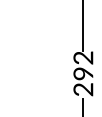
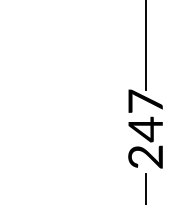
text: (83, 66) -> (145, 116), 292 -> 247

